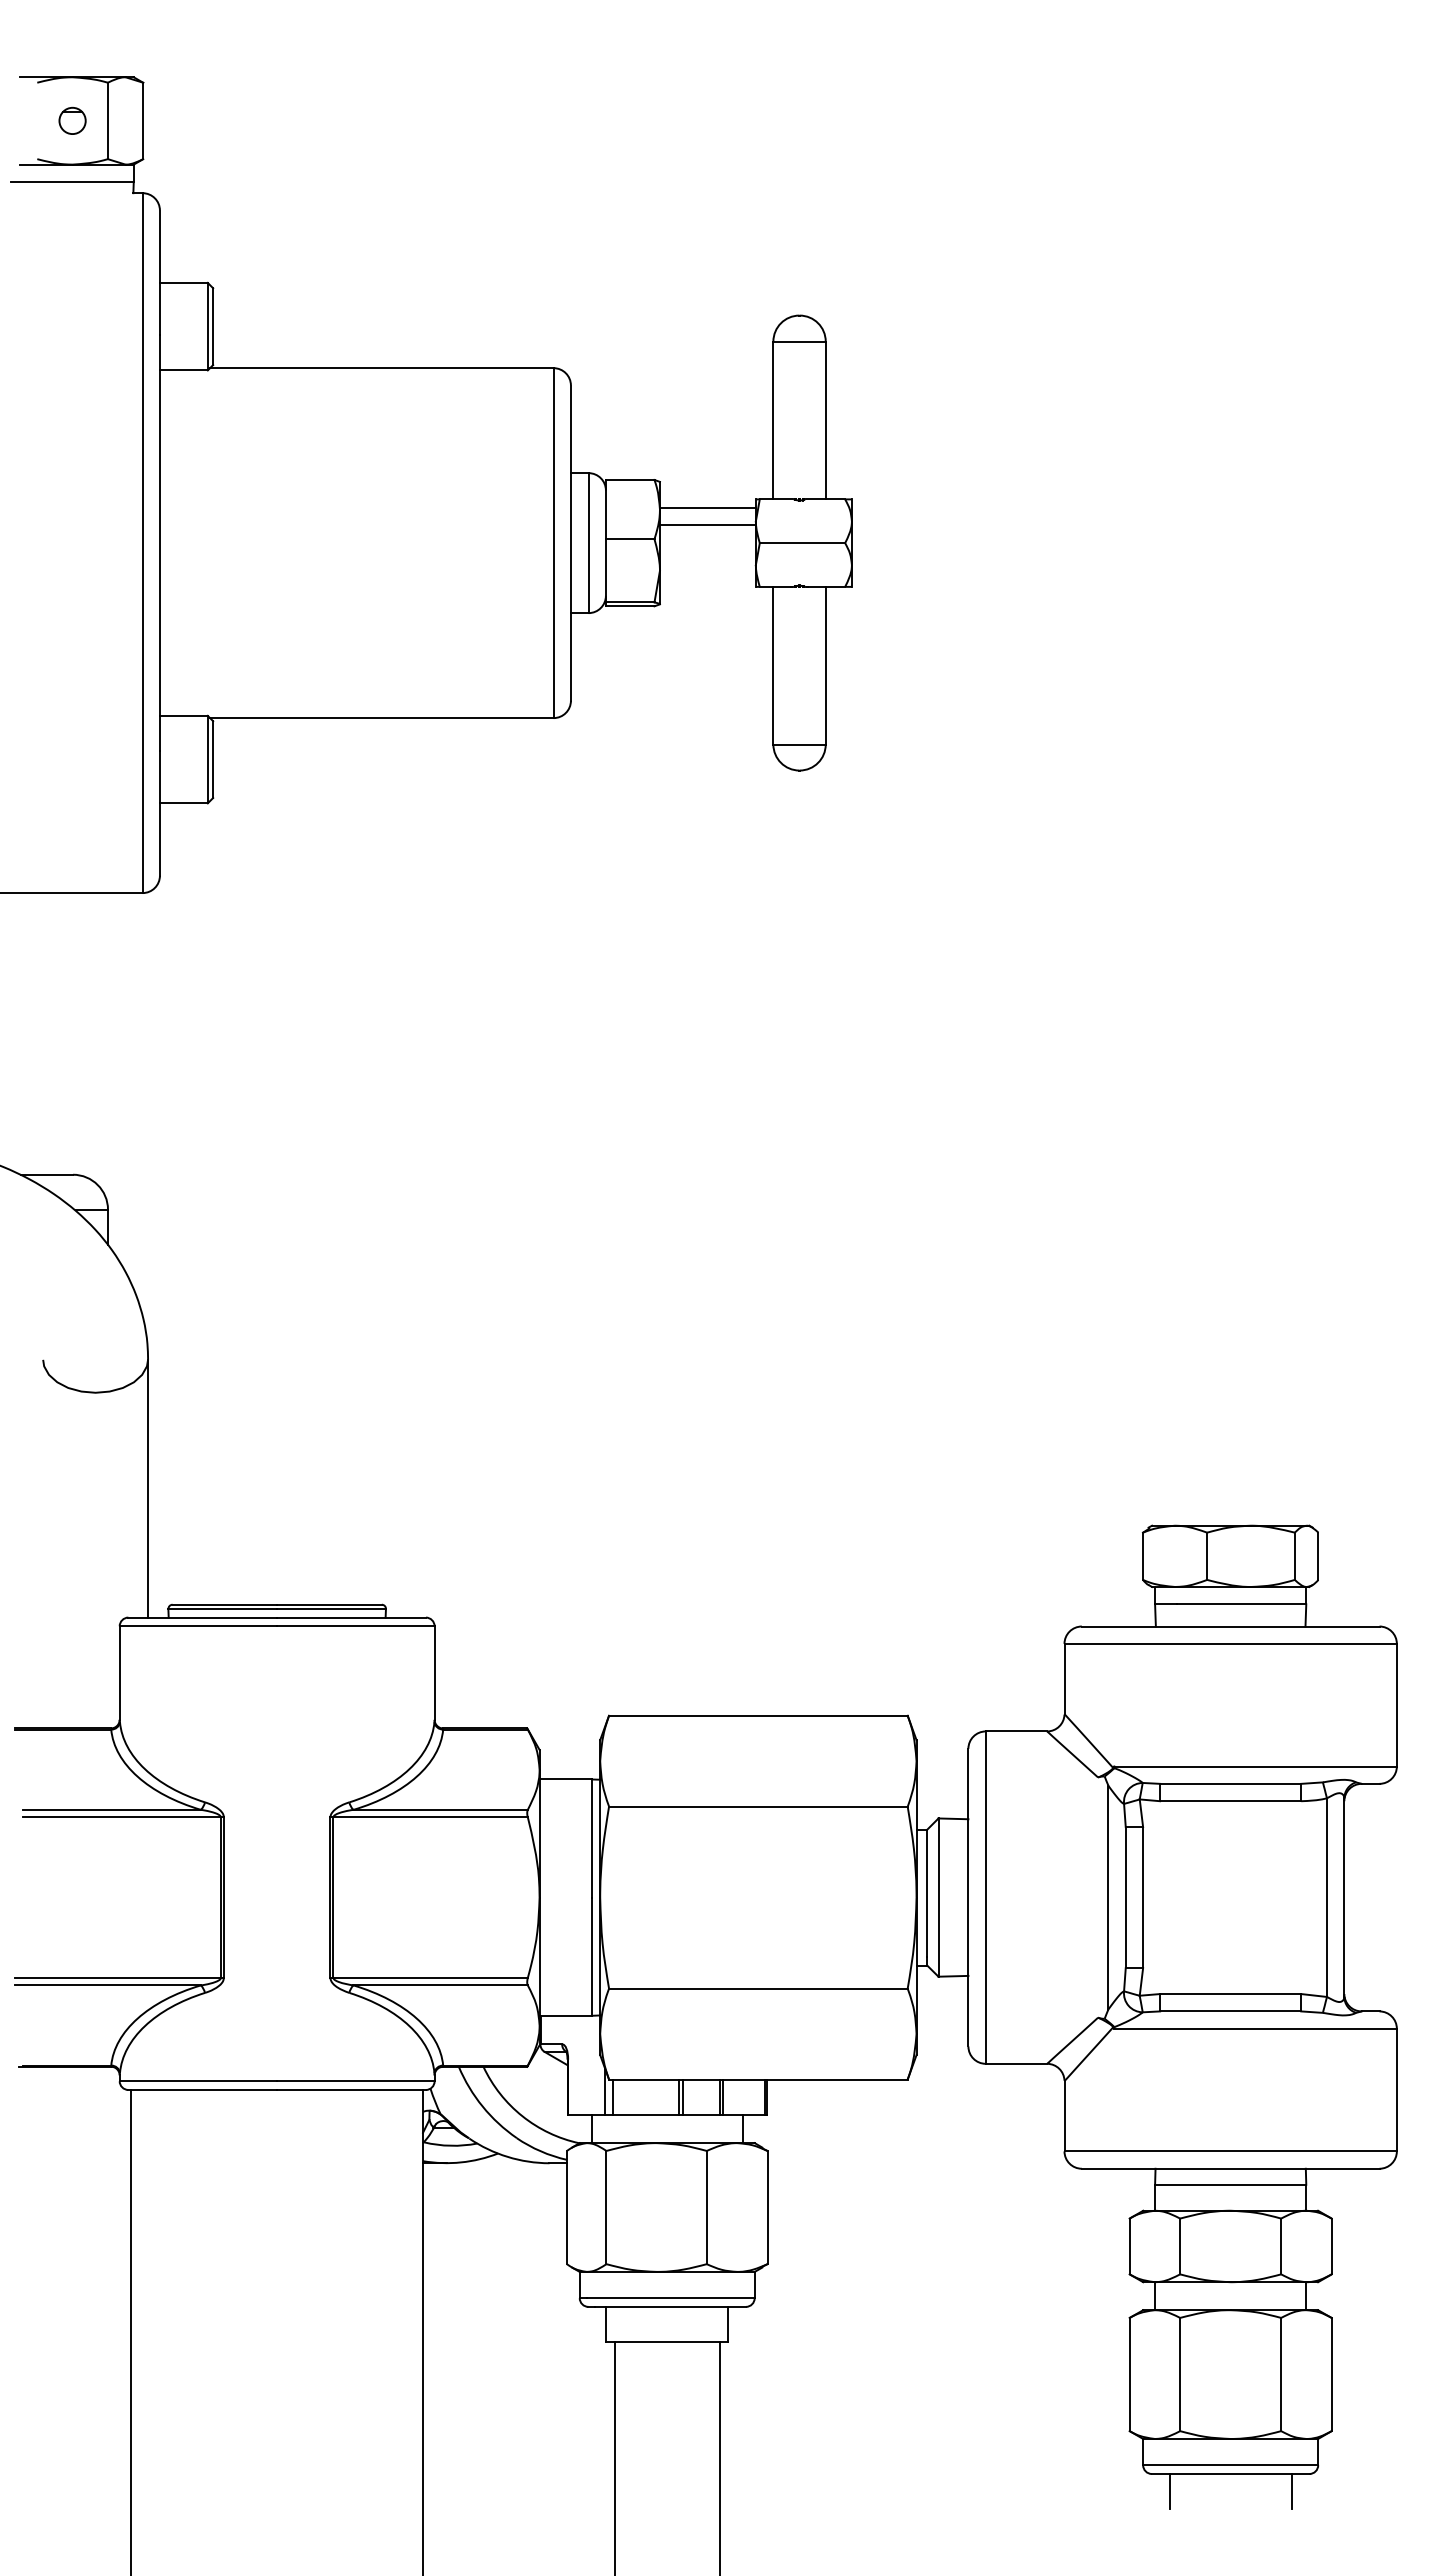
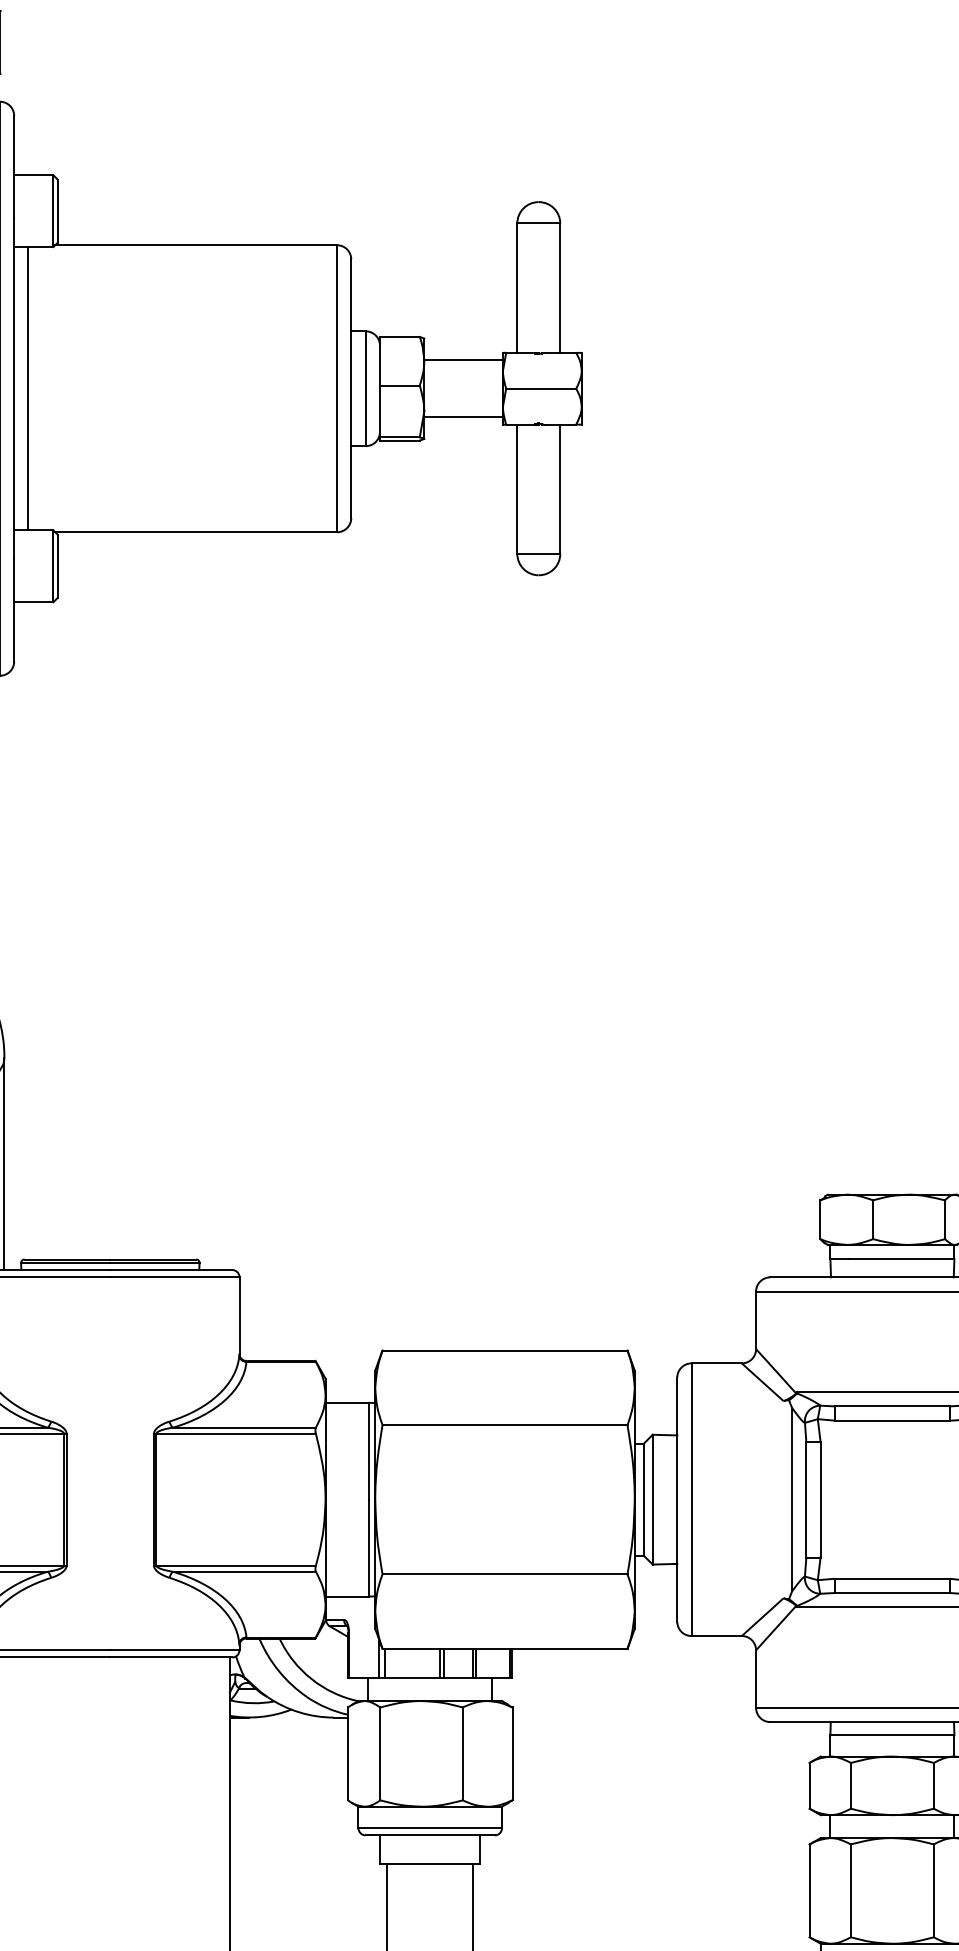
line: (707, 524) -> (463, 416), moved
line: (177, 542) -> (28, 388), added

